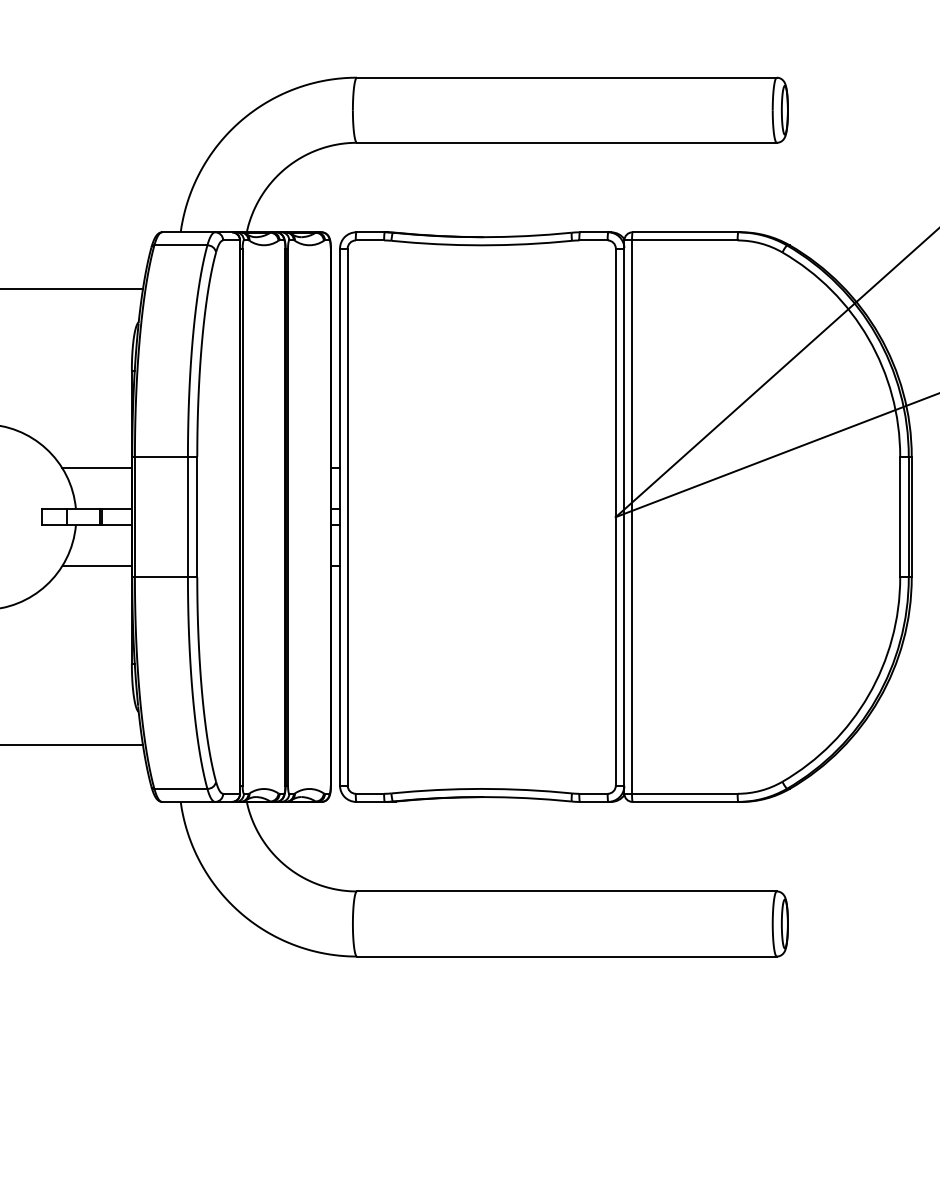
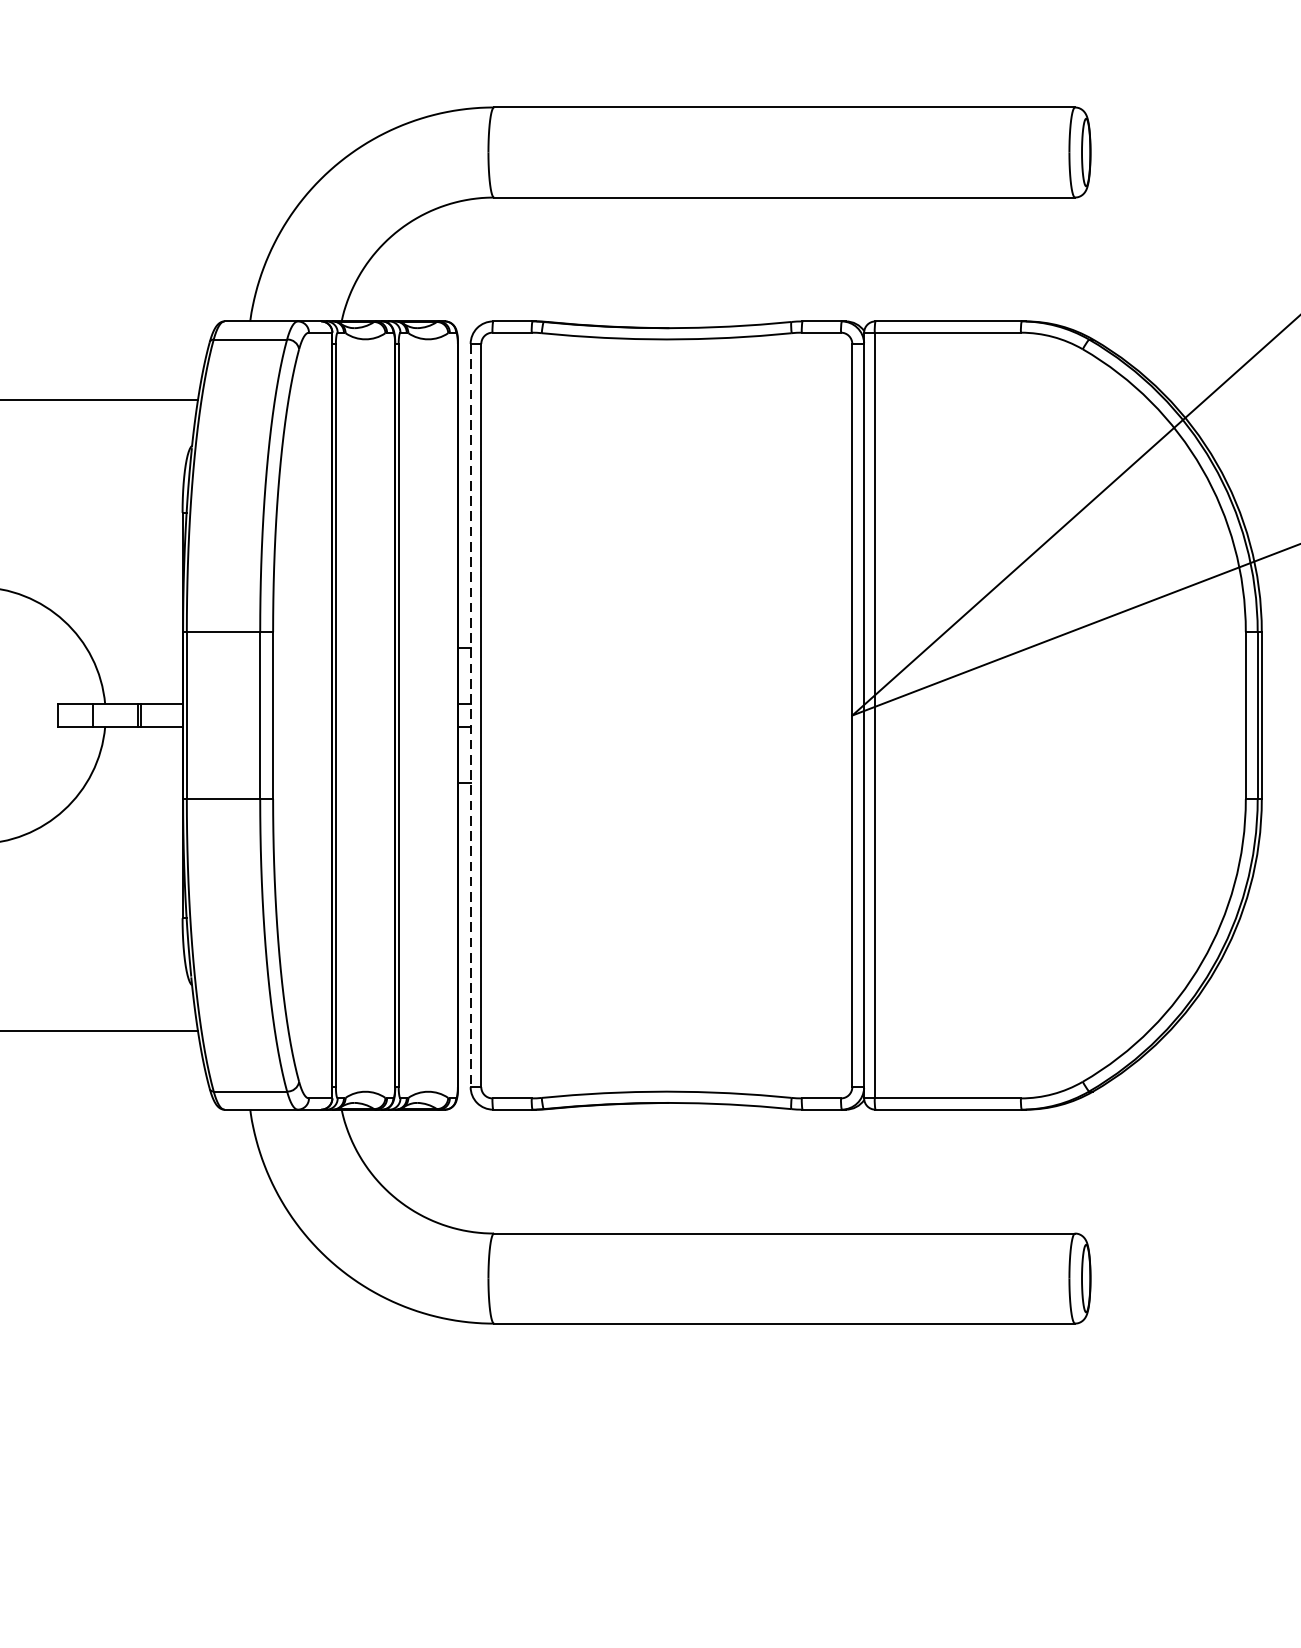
line: (96, 468) -> (133, 648), removed
line: (340, 517) -> (471, 716), solid -> dashed
line: (96, 565) -> (133, 782), removed

